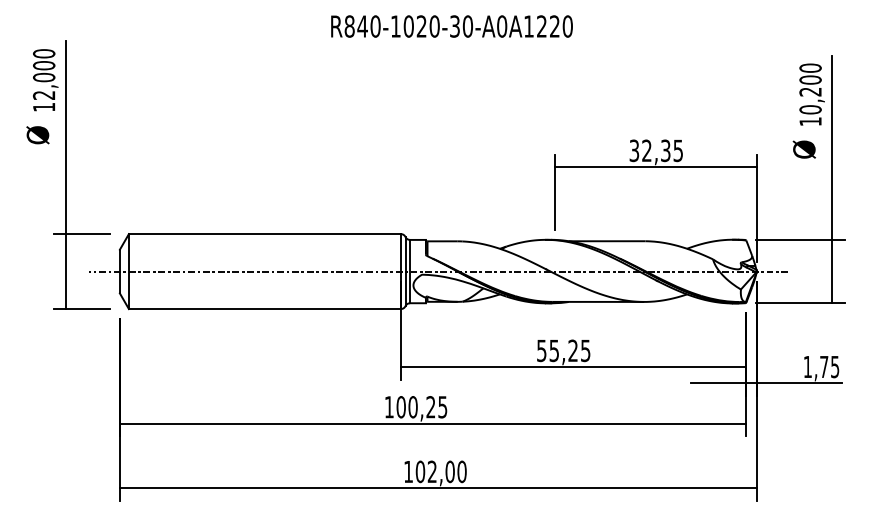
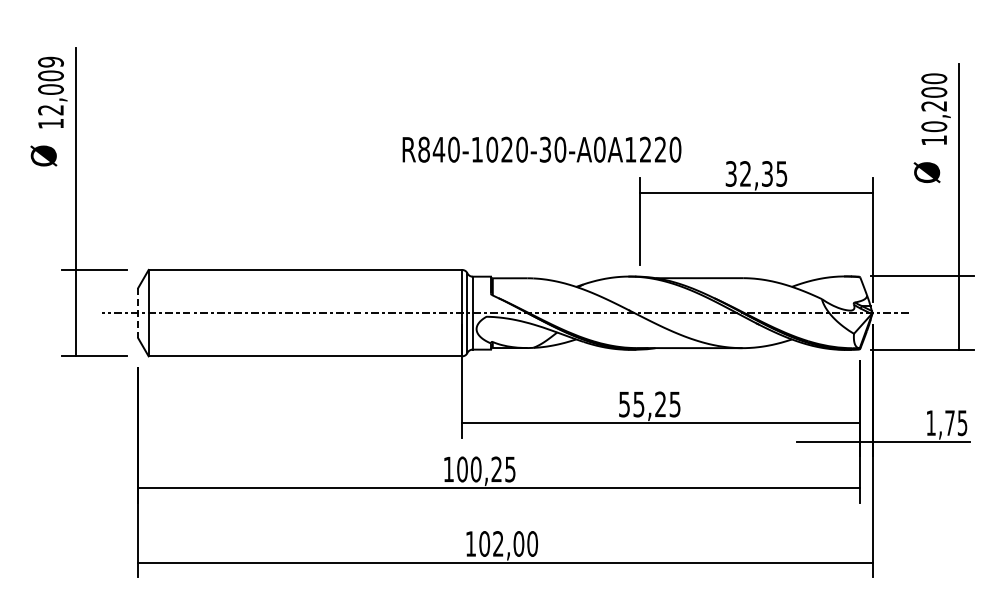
text: (451, 26) -> (541, 149), moved
text: (43, 53) -> (50, 61), 12,000 -> 12,009
line: (120, 271) -> (138, 313), solid -> dashed

